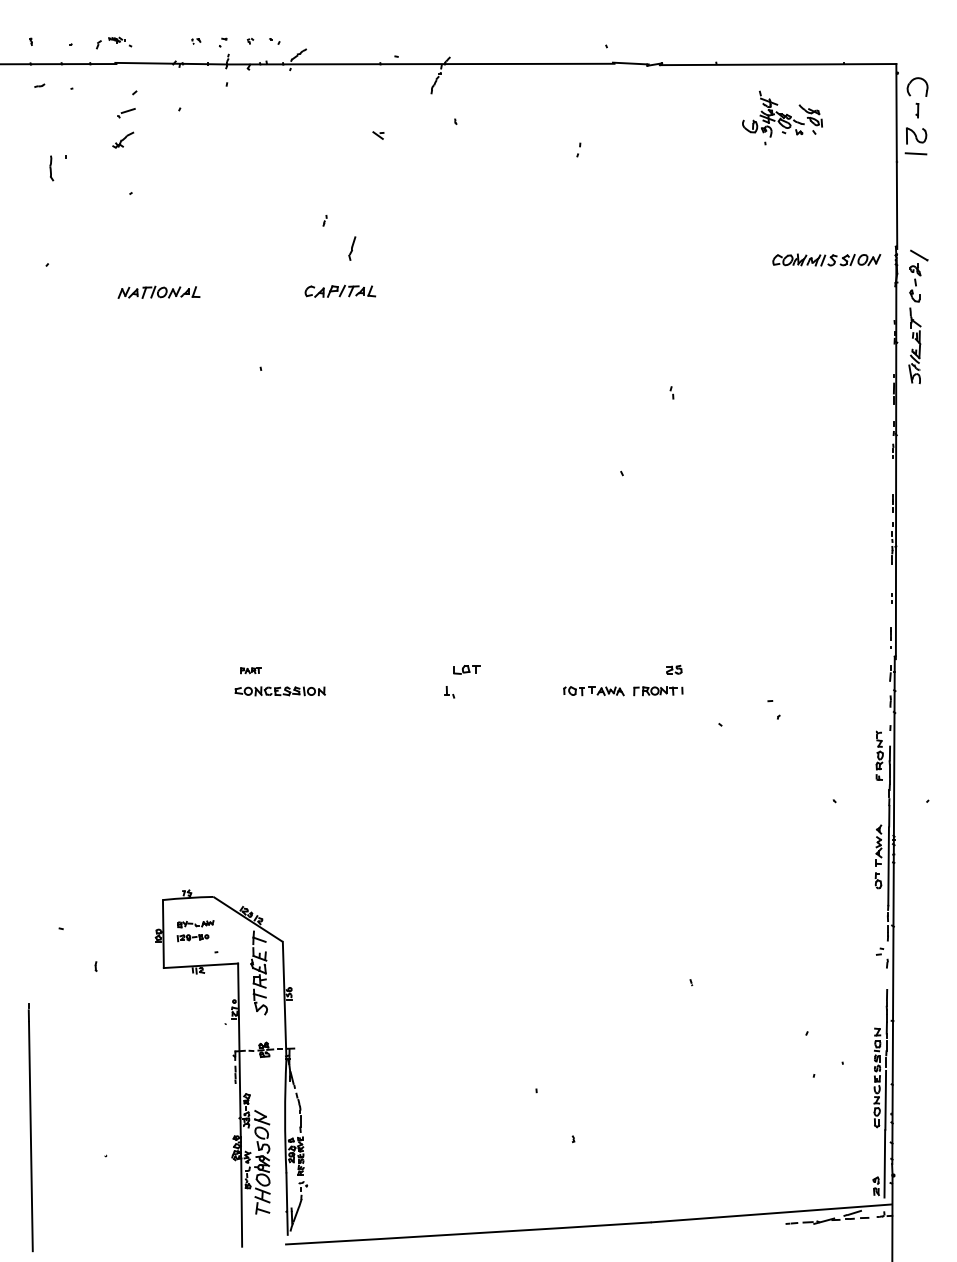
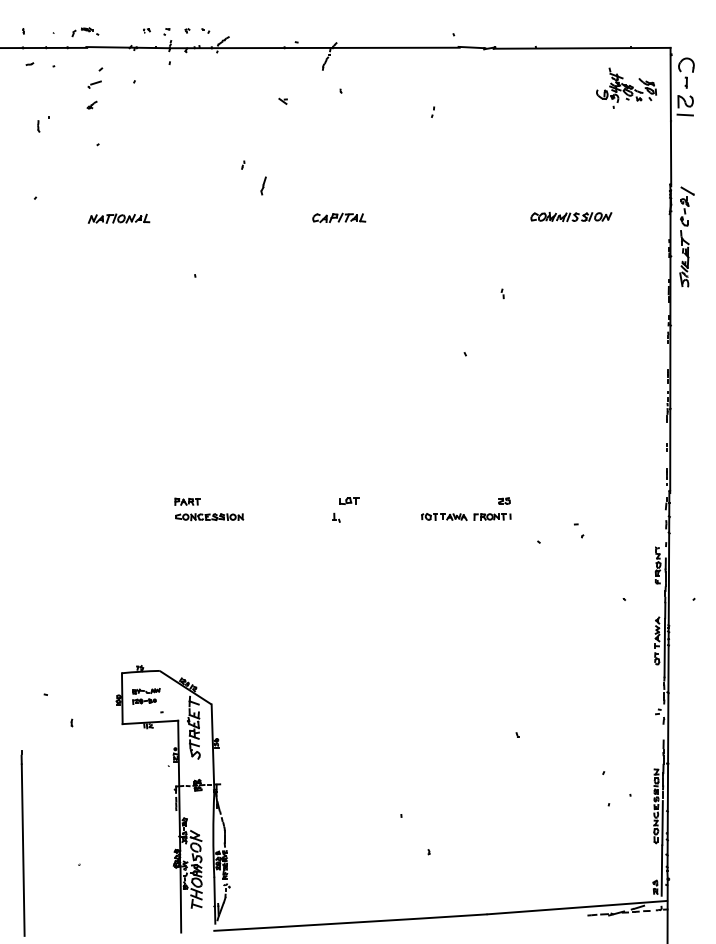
part: (782, 117) -> (626, 87), moved
part: (123, 140) -> (92, 105), size x0.62
part: (51, 168) -> (38, 126), size x0.62
part: (826, 259) -> (571, 216), moved
part: (340, 290) -> (339, 217), moved
part: (250, 670) -> (187, 501), size x1.67

